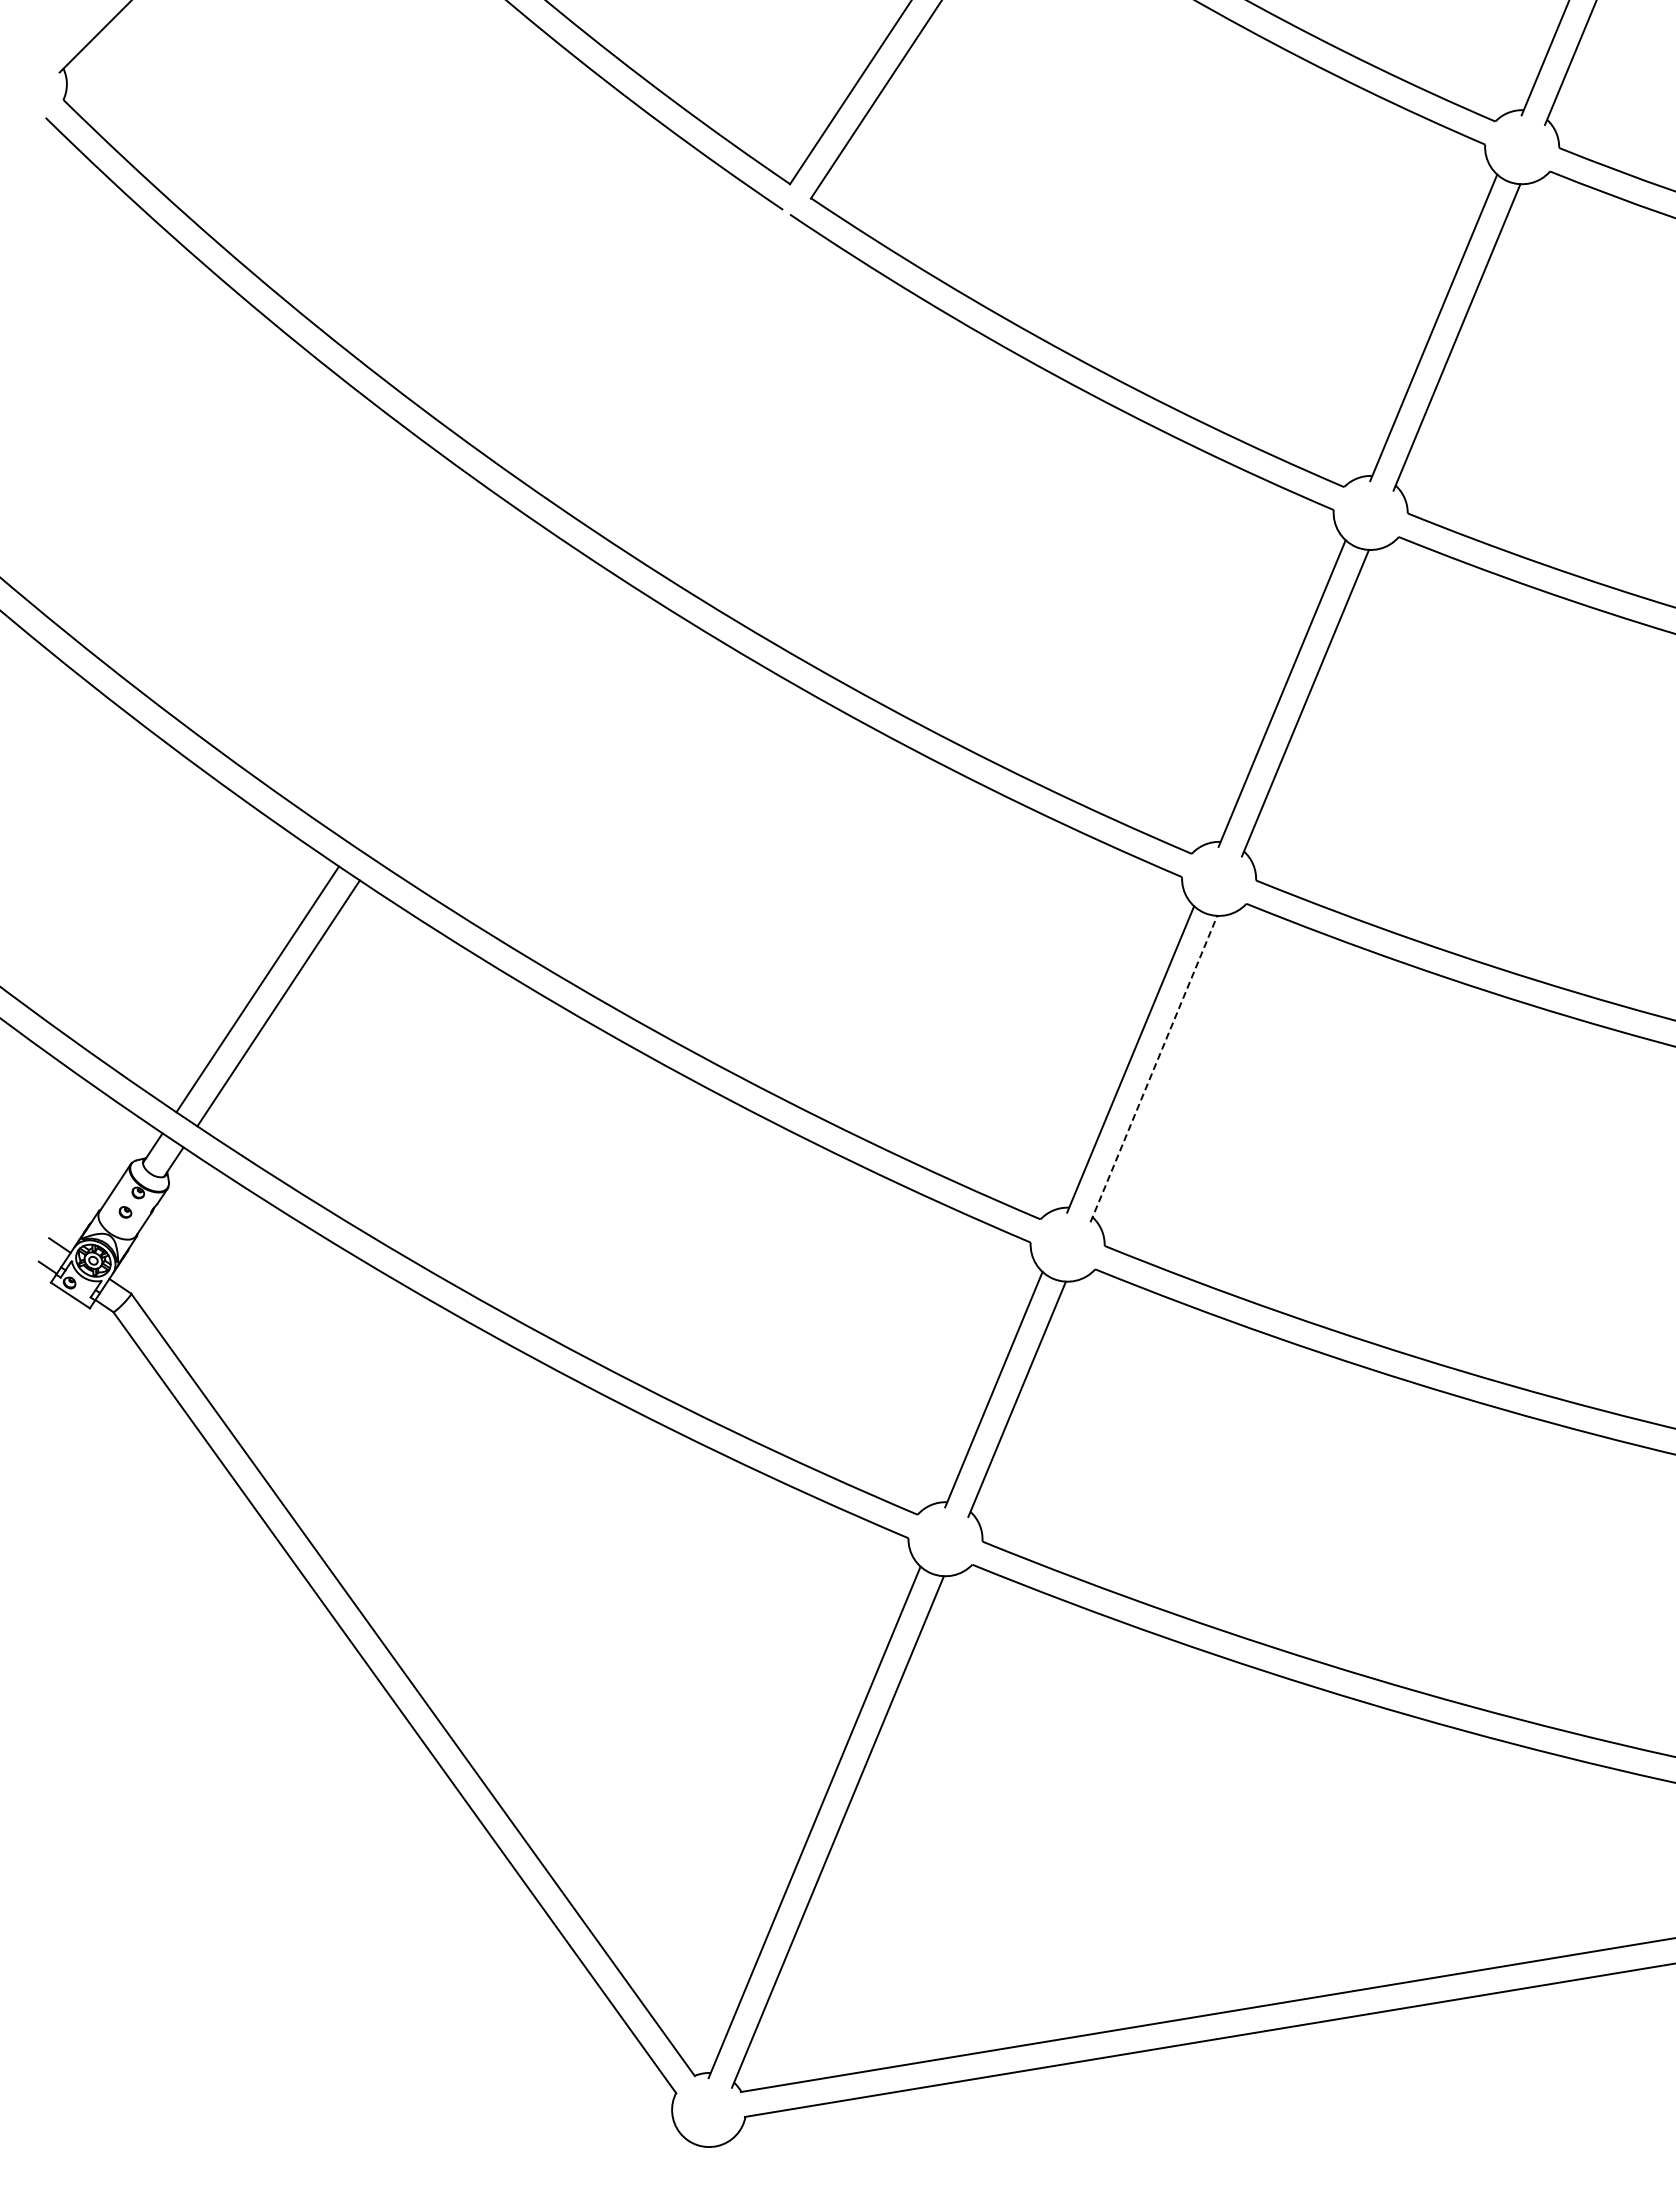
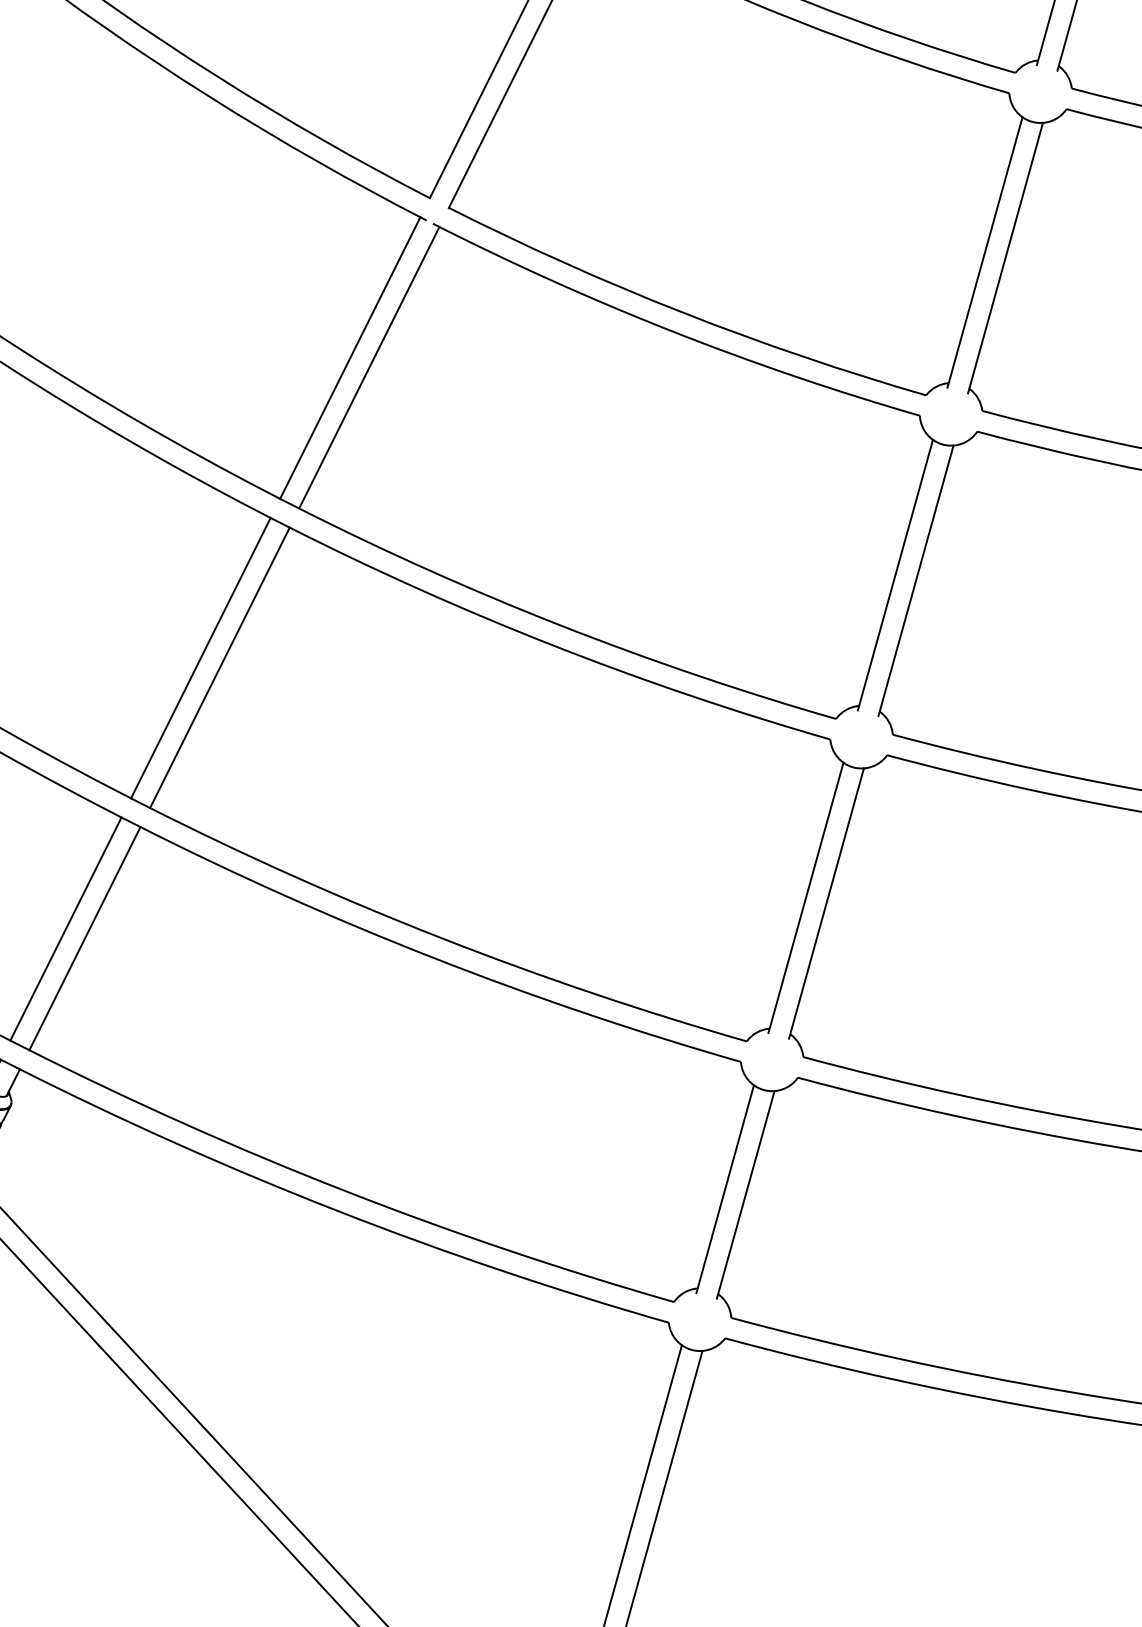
line: (673, 360) -> (350, 358), added
line: (694, 374) -> (369, 367), added
line: (454, 690) -> (200, 657), added
line: (475, 704) -> (219, 667), added
line: (1153, 1069) -> (826, 903), dashed -> solid

